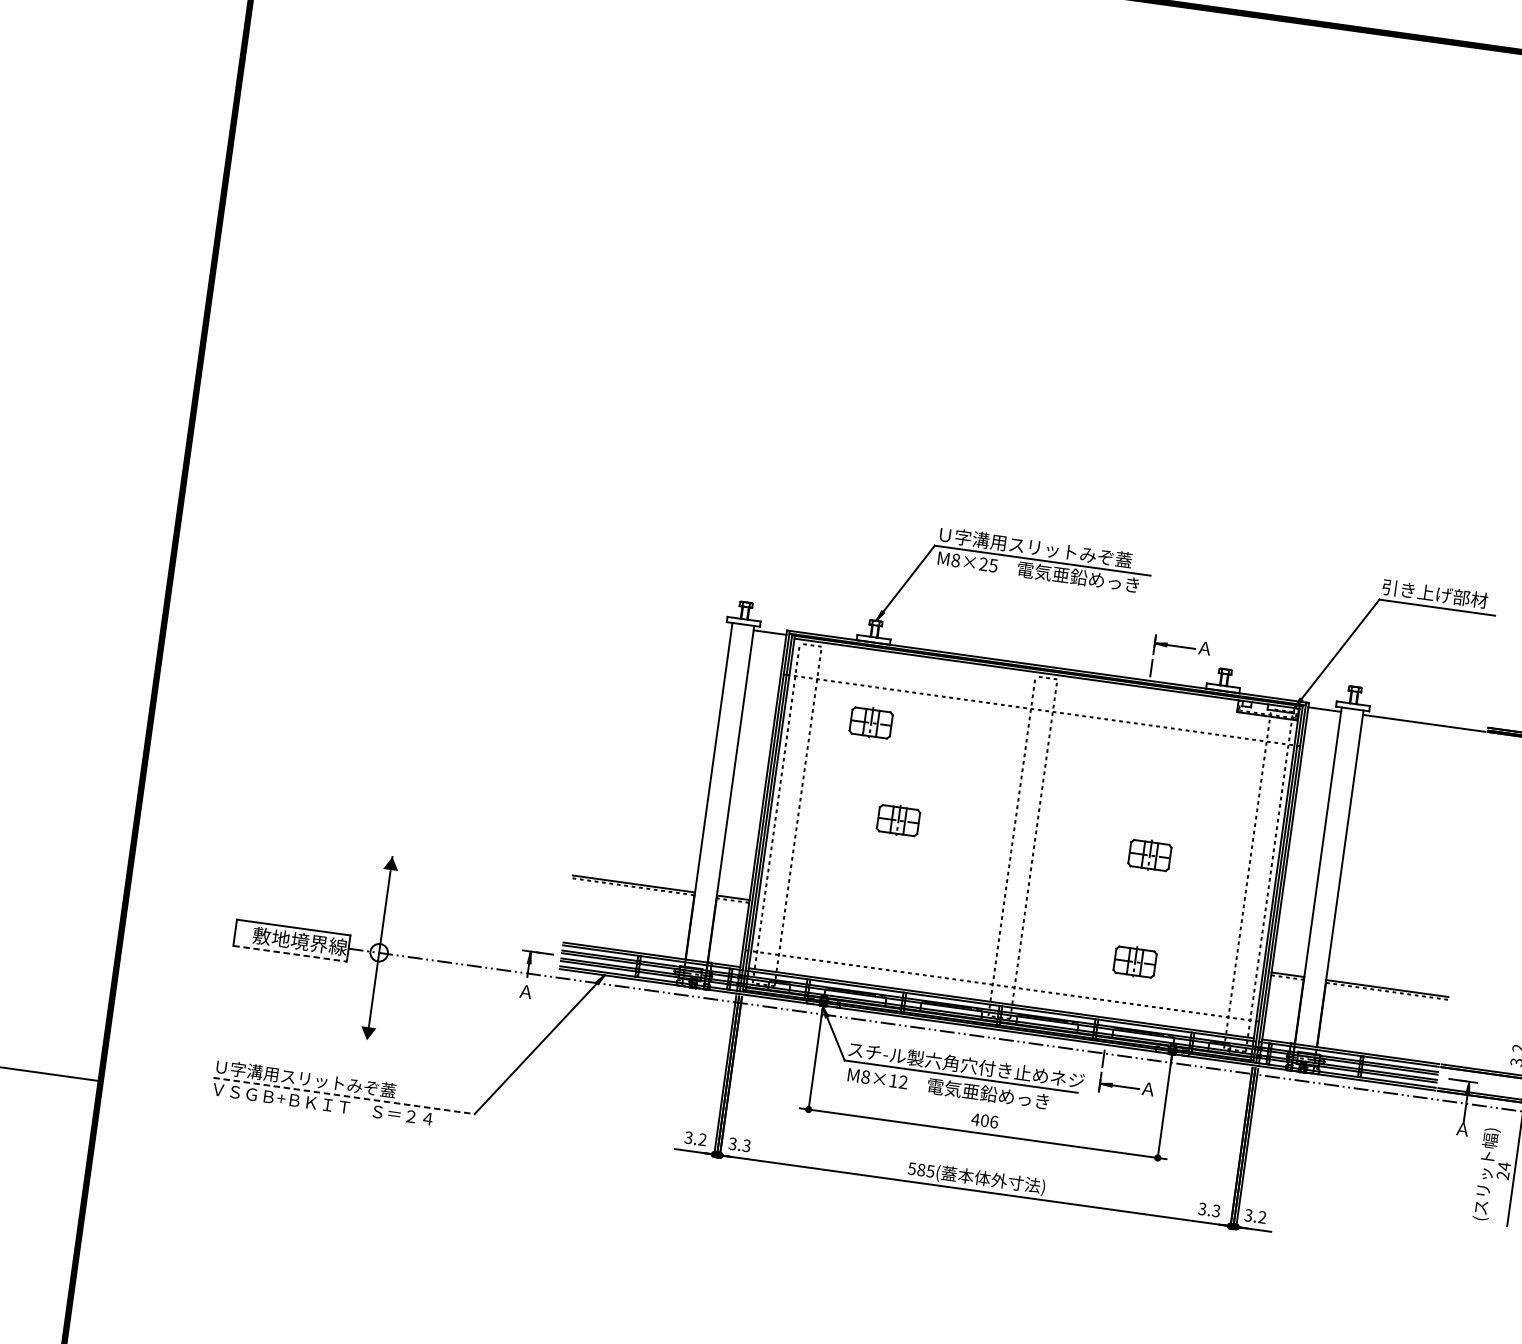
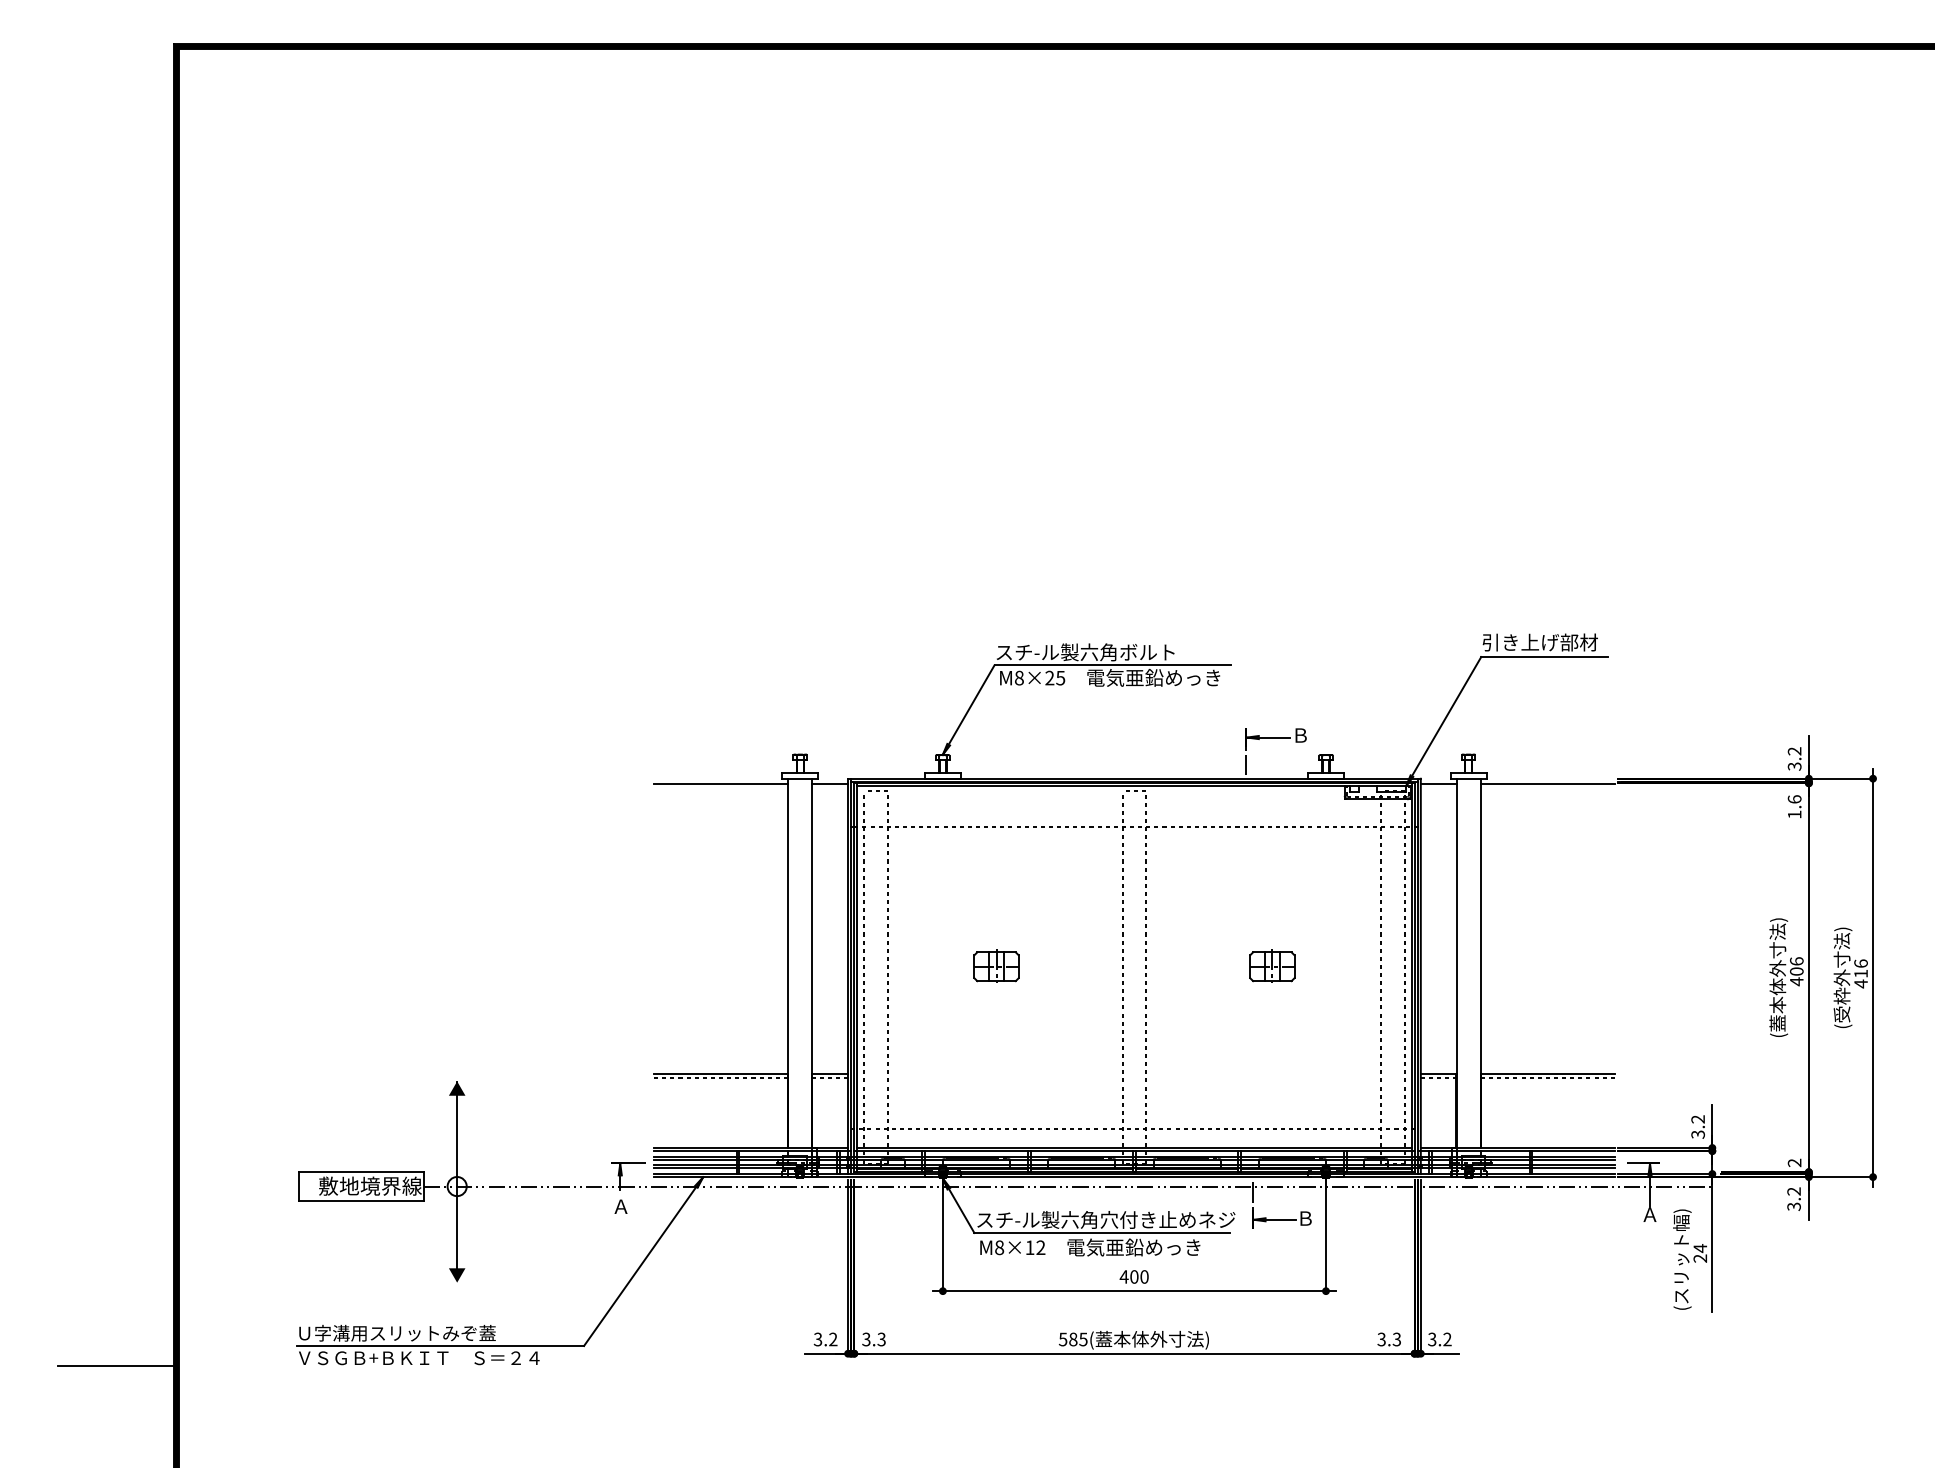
text: (1034, 547) -> (1102, 652), Ｕ字溝用スリットみぞ蓋 -> スチ-ル製六角ボルト
line: (671, 618) -> (721, 783), added
text: (1204, 648) -> (1300, 735), Ａ -> Ｂ
part: (871, 721) -> (952, 864), removed
line: (290, 953) -> (361, 1200), dashed -> solid
part: (1135, 961) -> (1272, 1082), removed
text: (1148, 1089) -> (1305, 1218), Ａ -> Ｂ
line: (344, 1095) -> (441, 1345), dashed -> solid
text: (994, 1121) -> (1144, 1276), 406 -> 400

